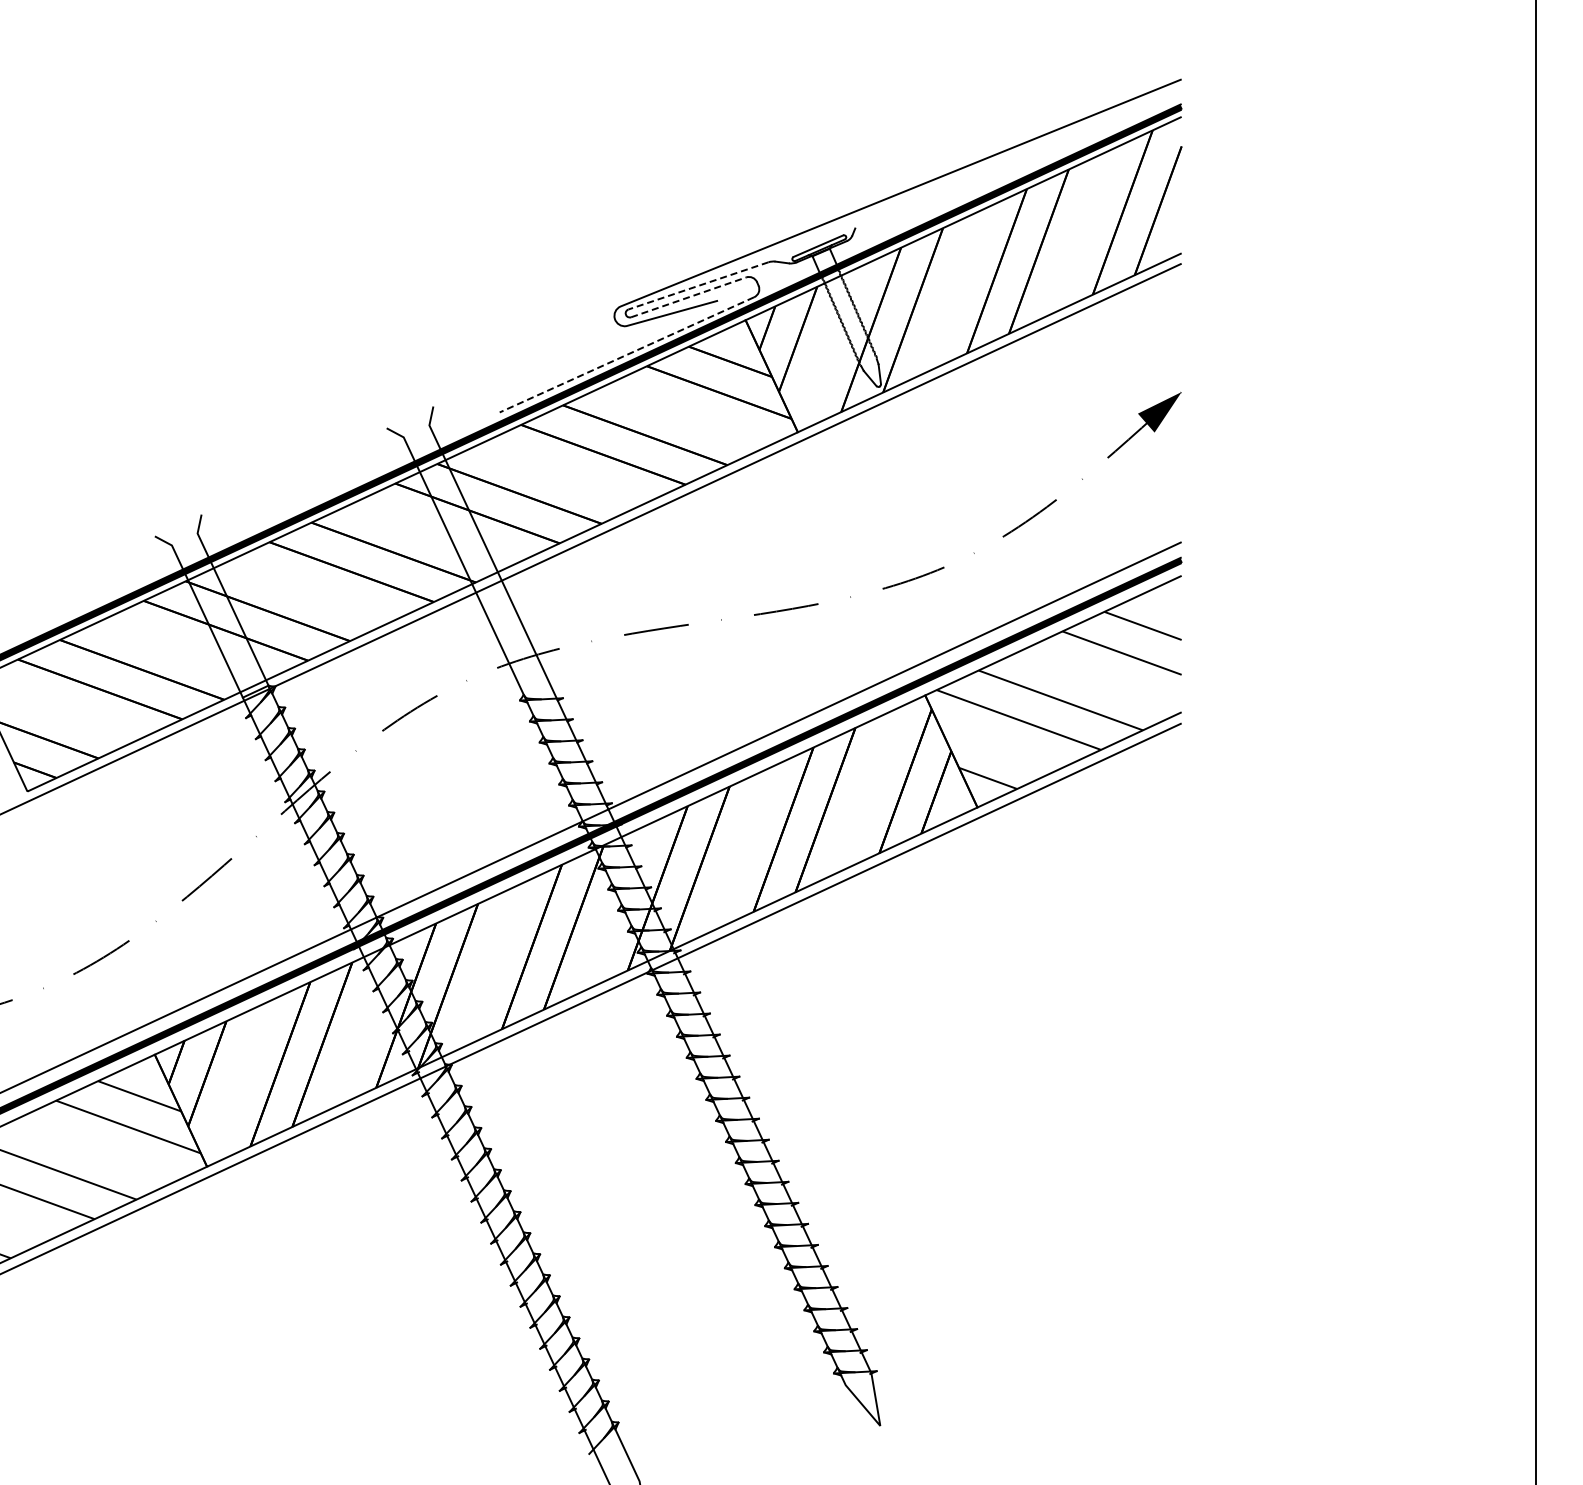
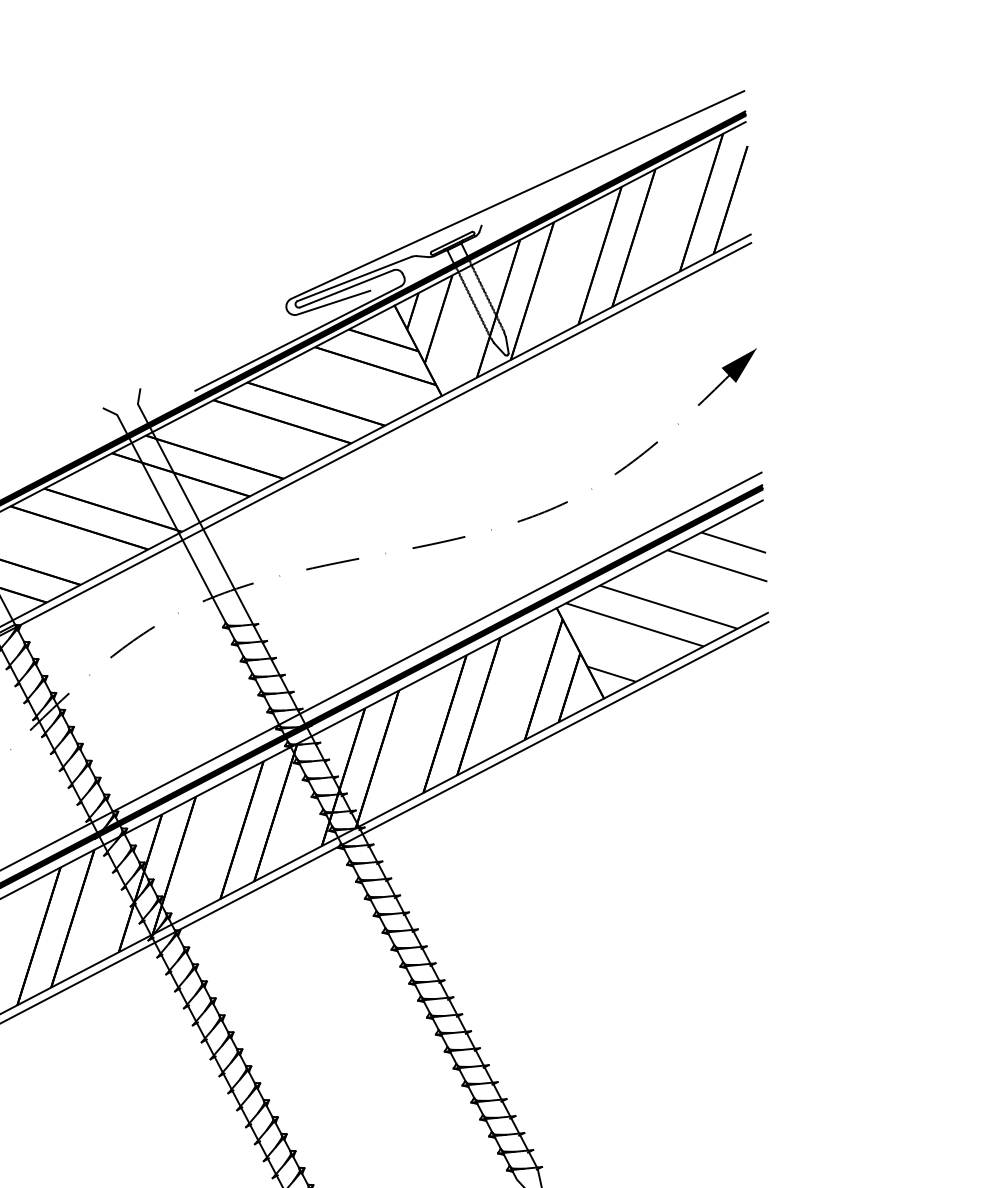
line: (698, 285) -> (354, 278), dashed -> solid
line: (688, 297) -> (346, 288), dashed -> solid
line: (626, 354) -> (297, 338), dashed -> solid

